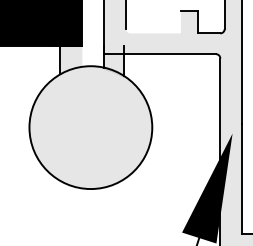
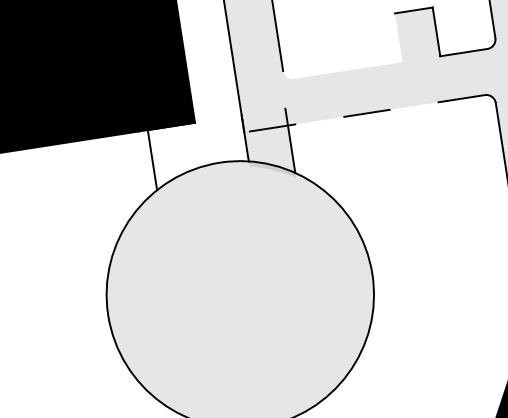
line: (160, 54) -> (365, 114), solid -> dashed
fill: (71, 60) -> (176, 156), removed

